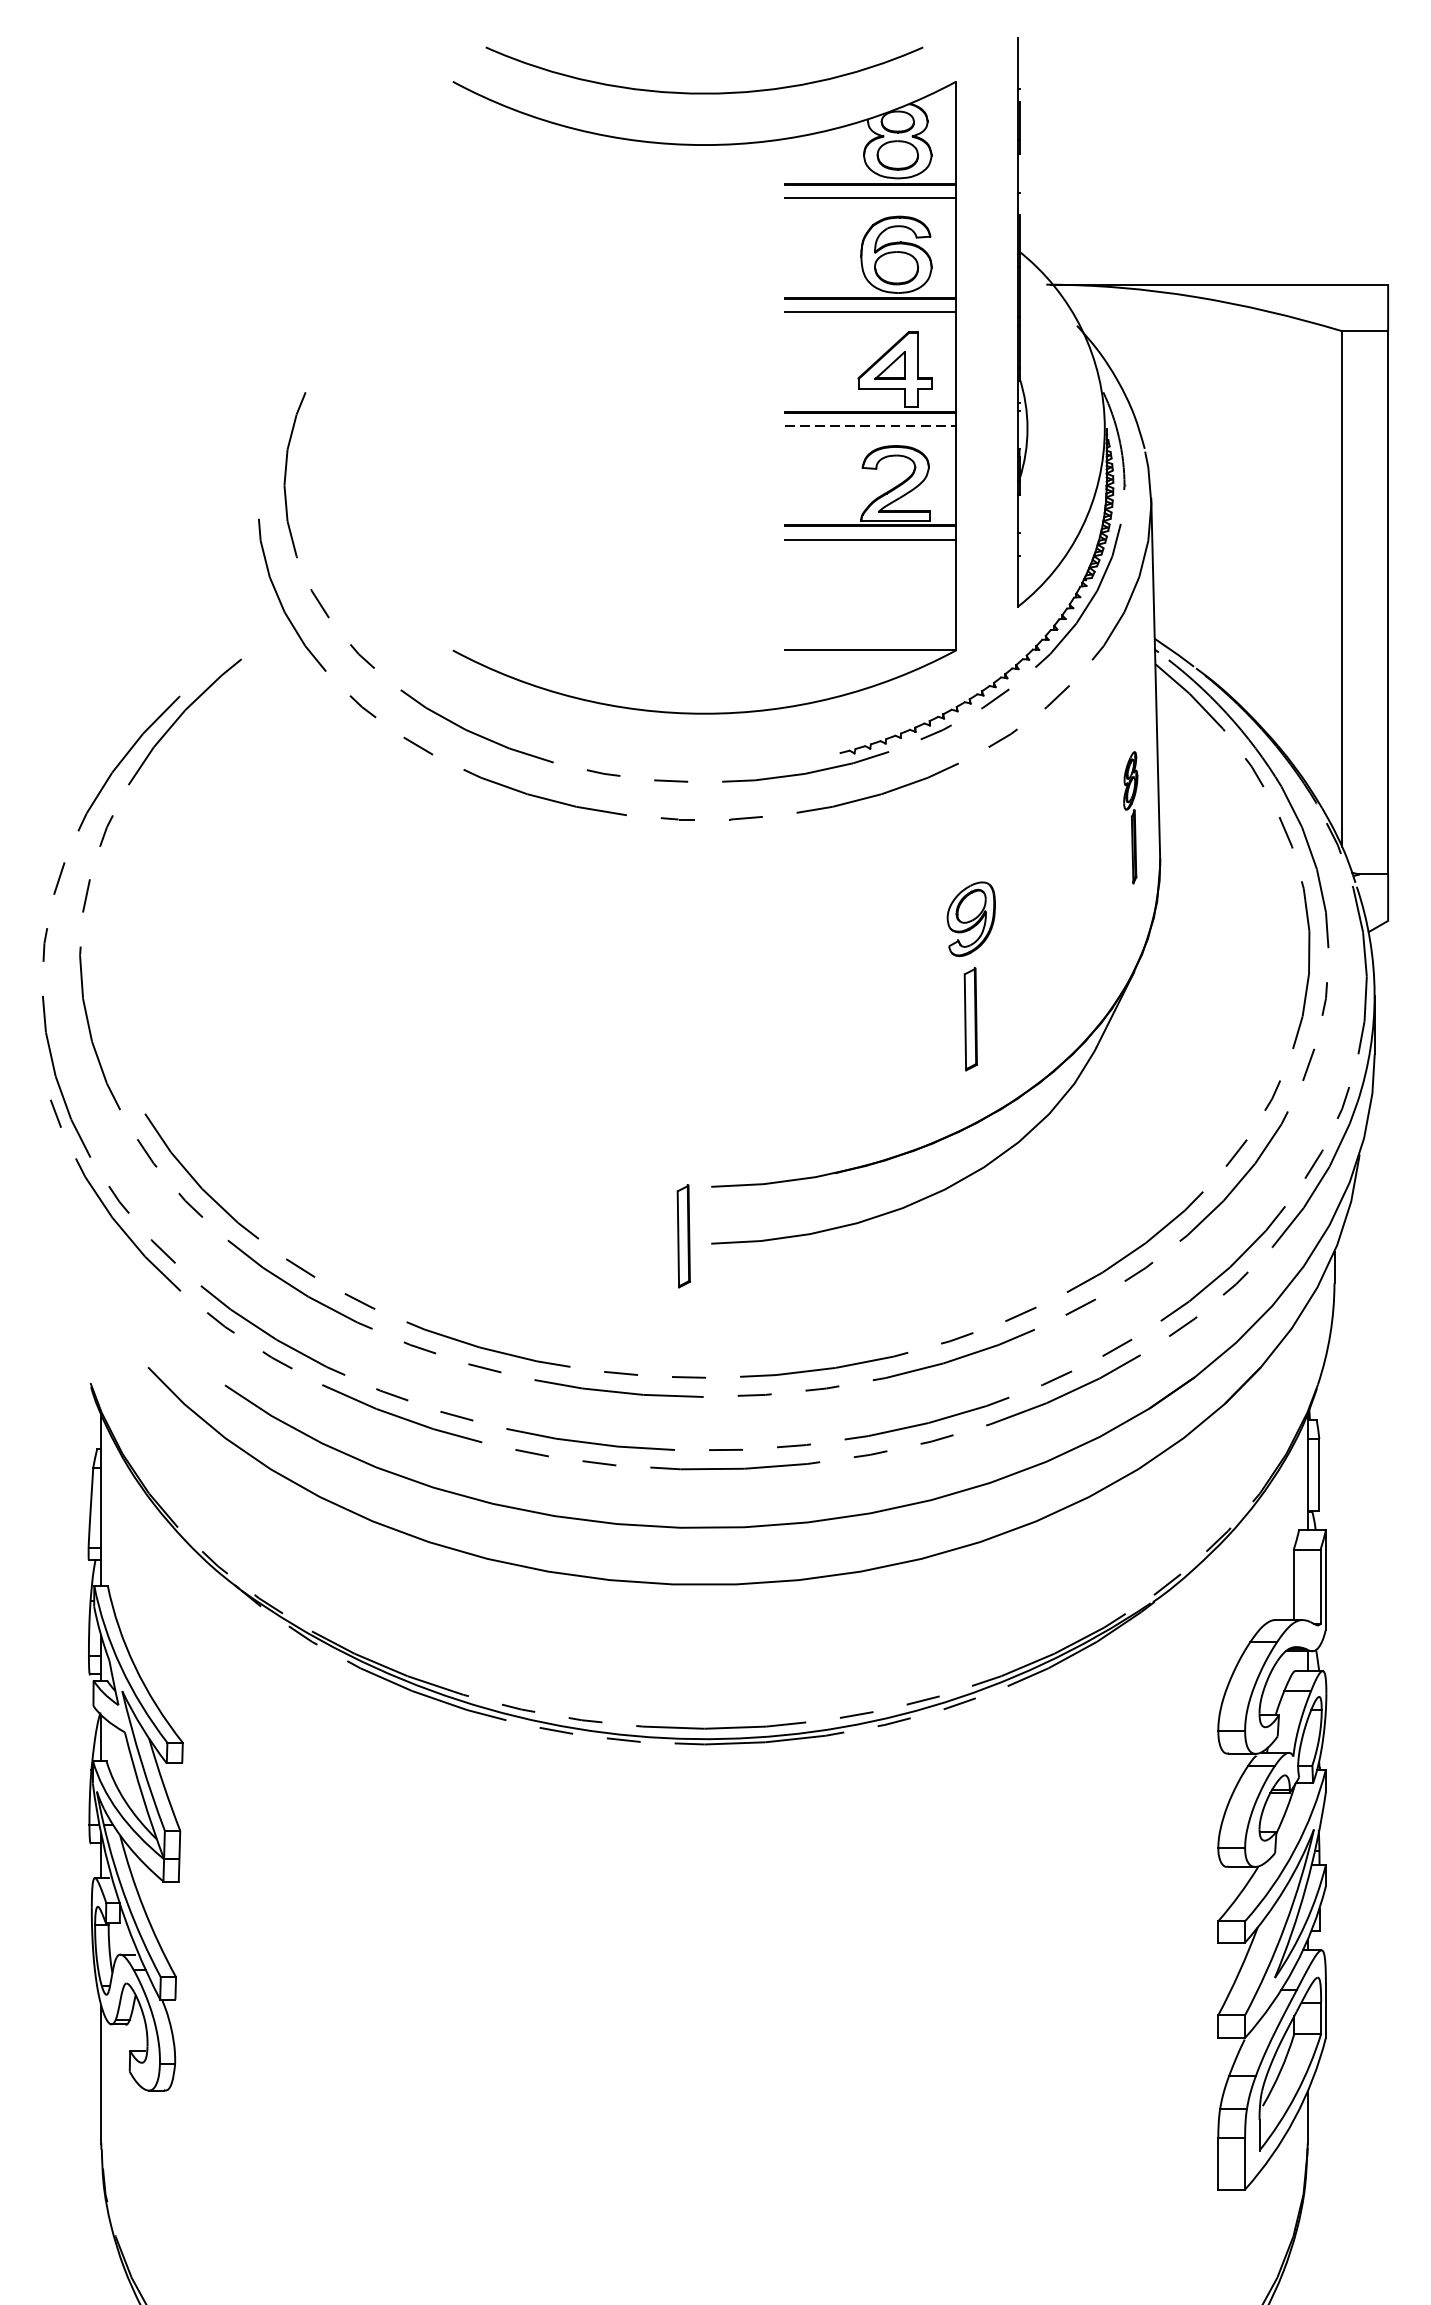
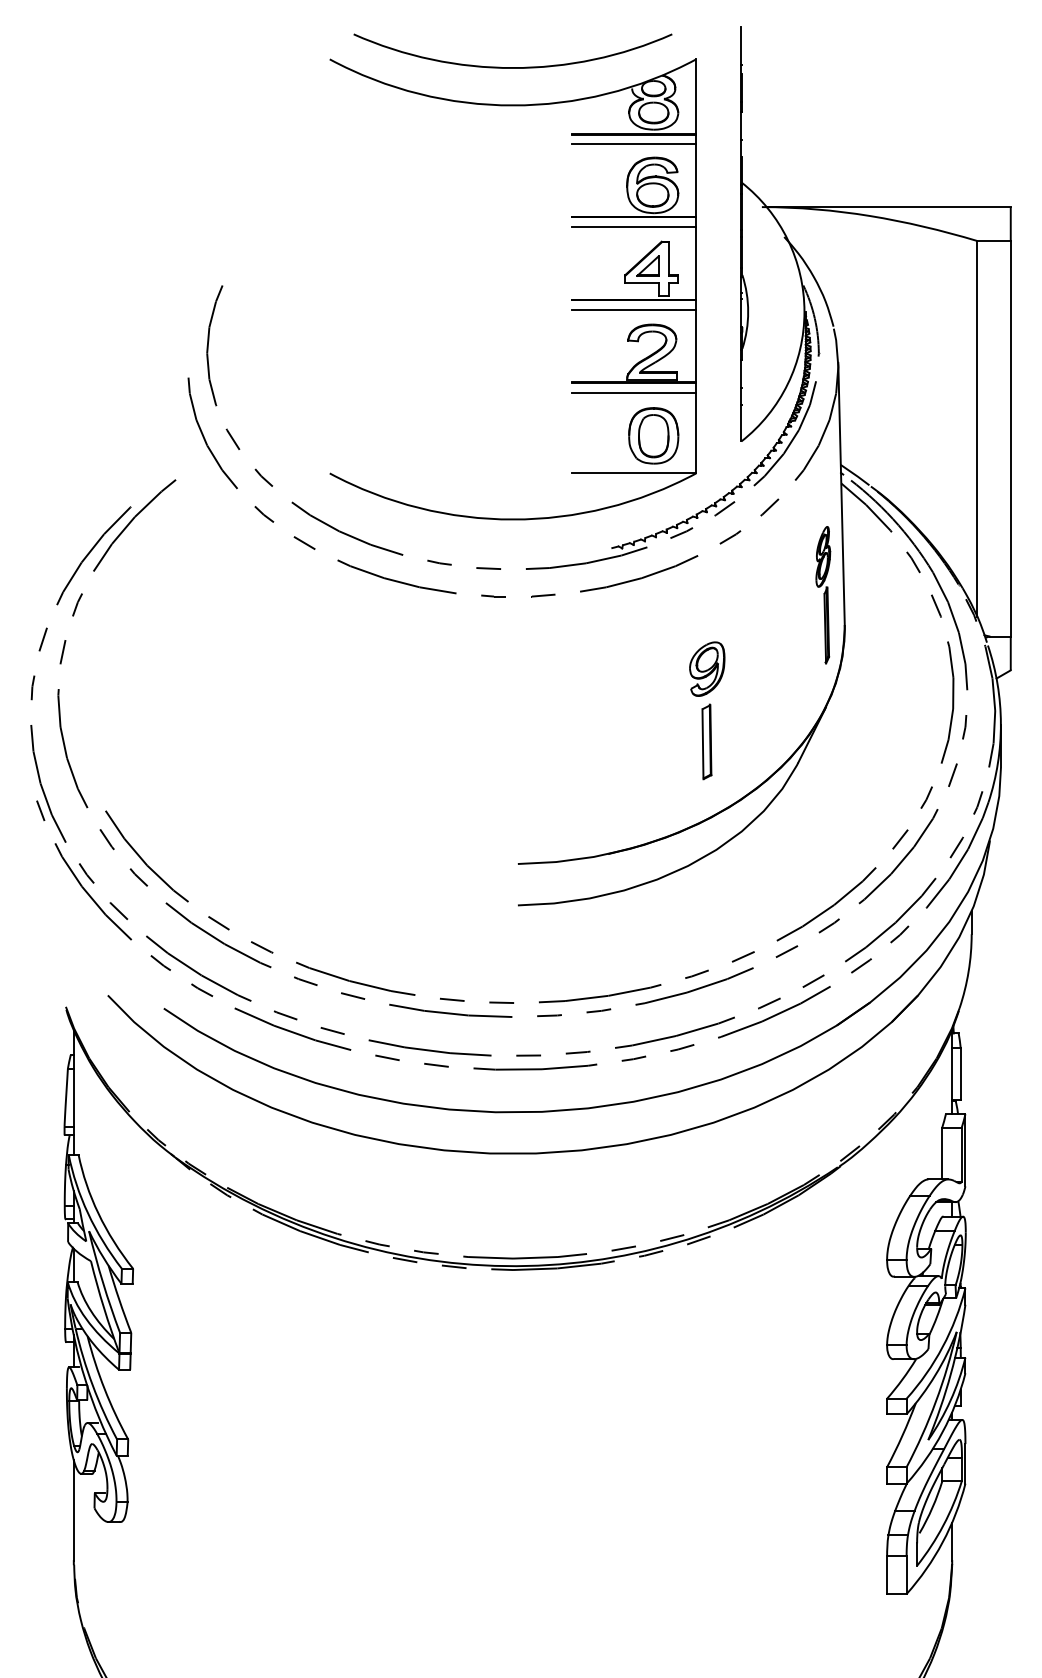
line: (871, 425) -> (634, 309), dashed -> solid
part: (897, 598) -> (653, 435), added
part: (1130, 818) -> (823, 595), size x1.43
part: (683, 1235) -> (497, 899), removed

